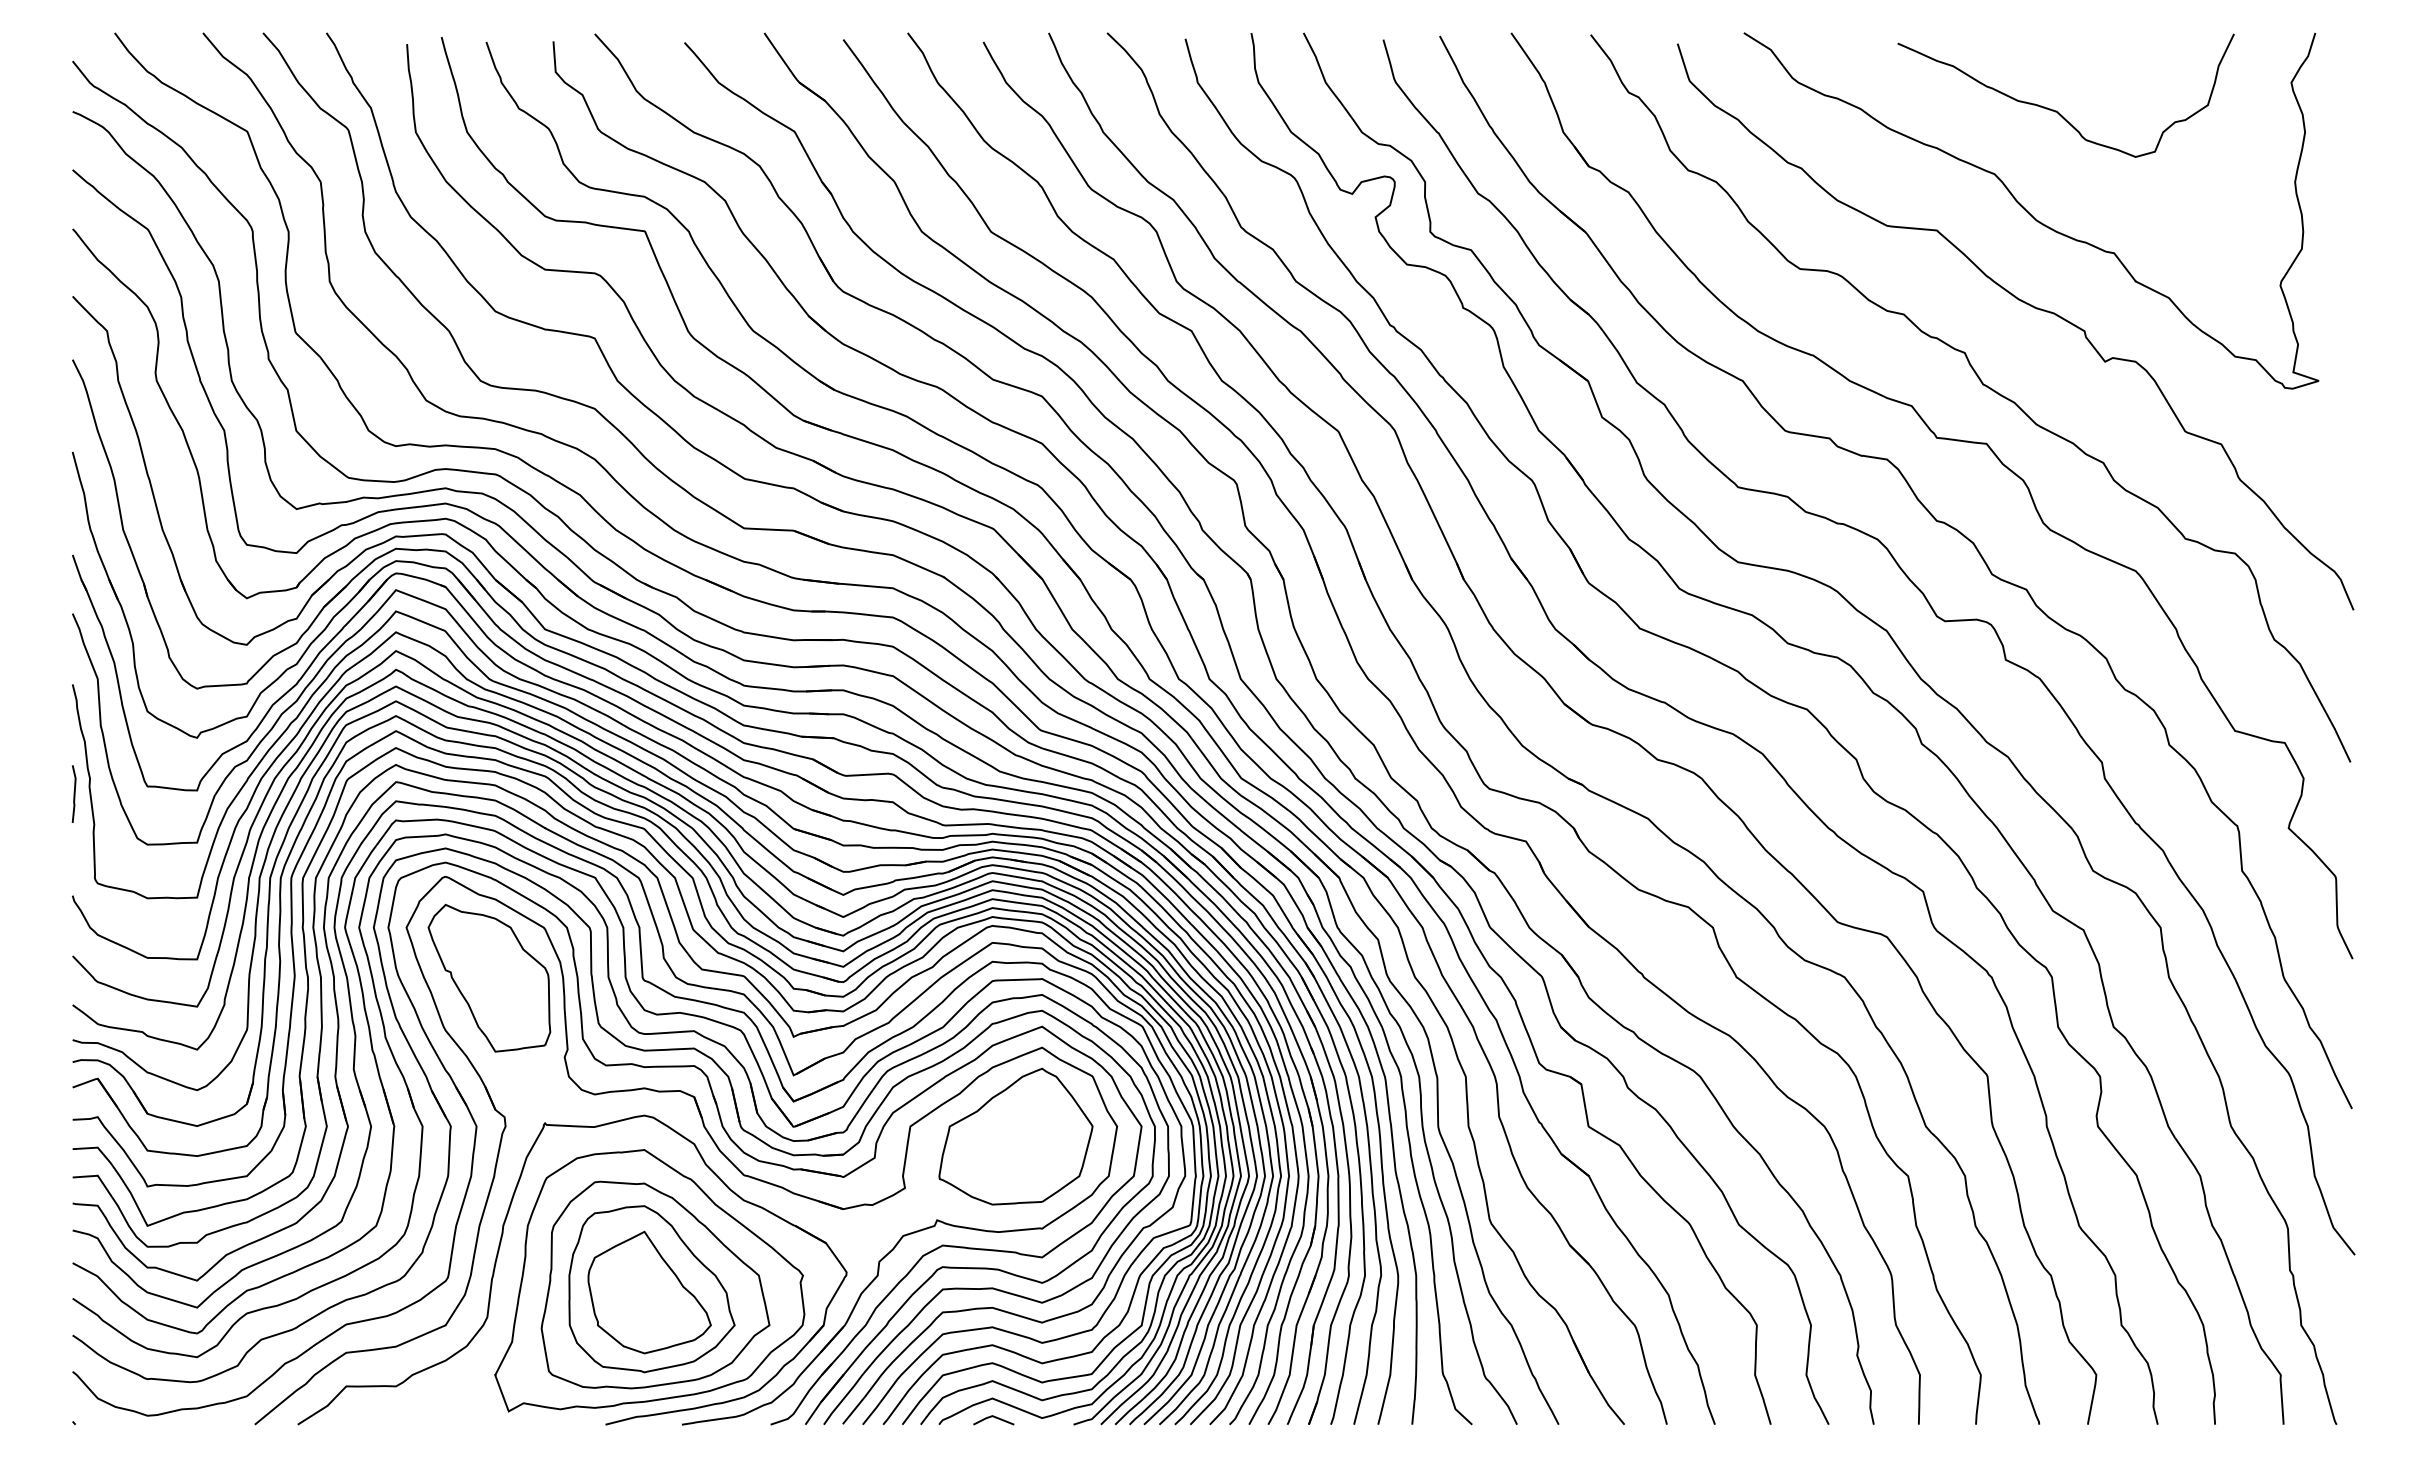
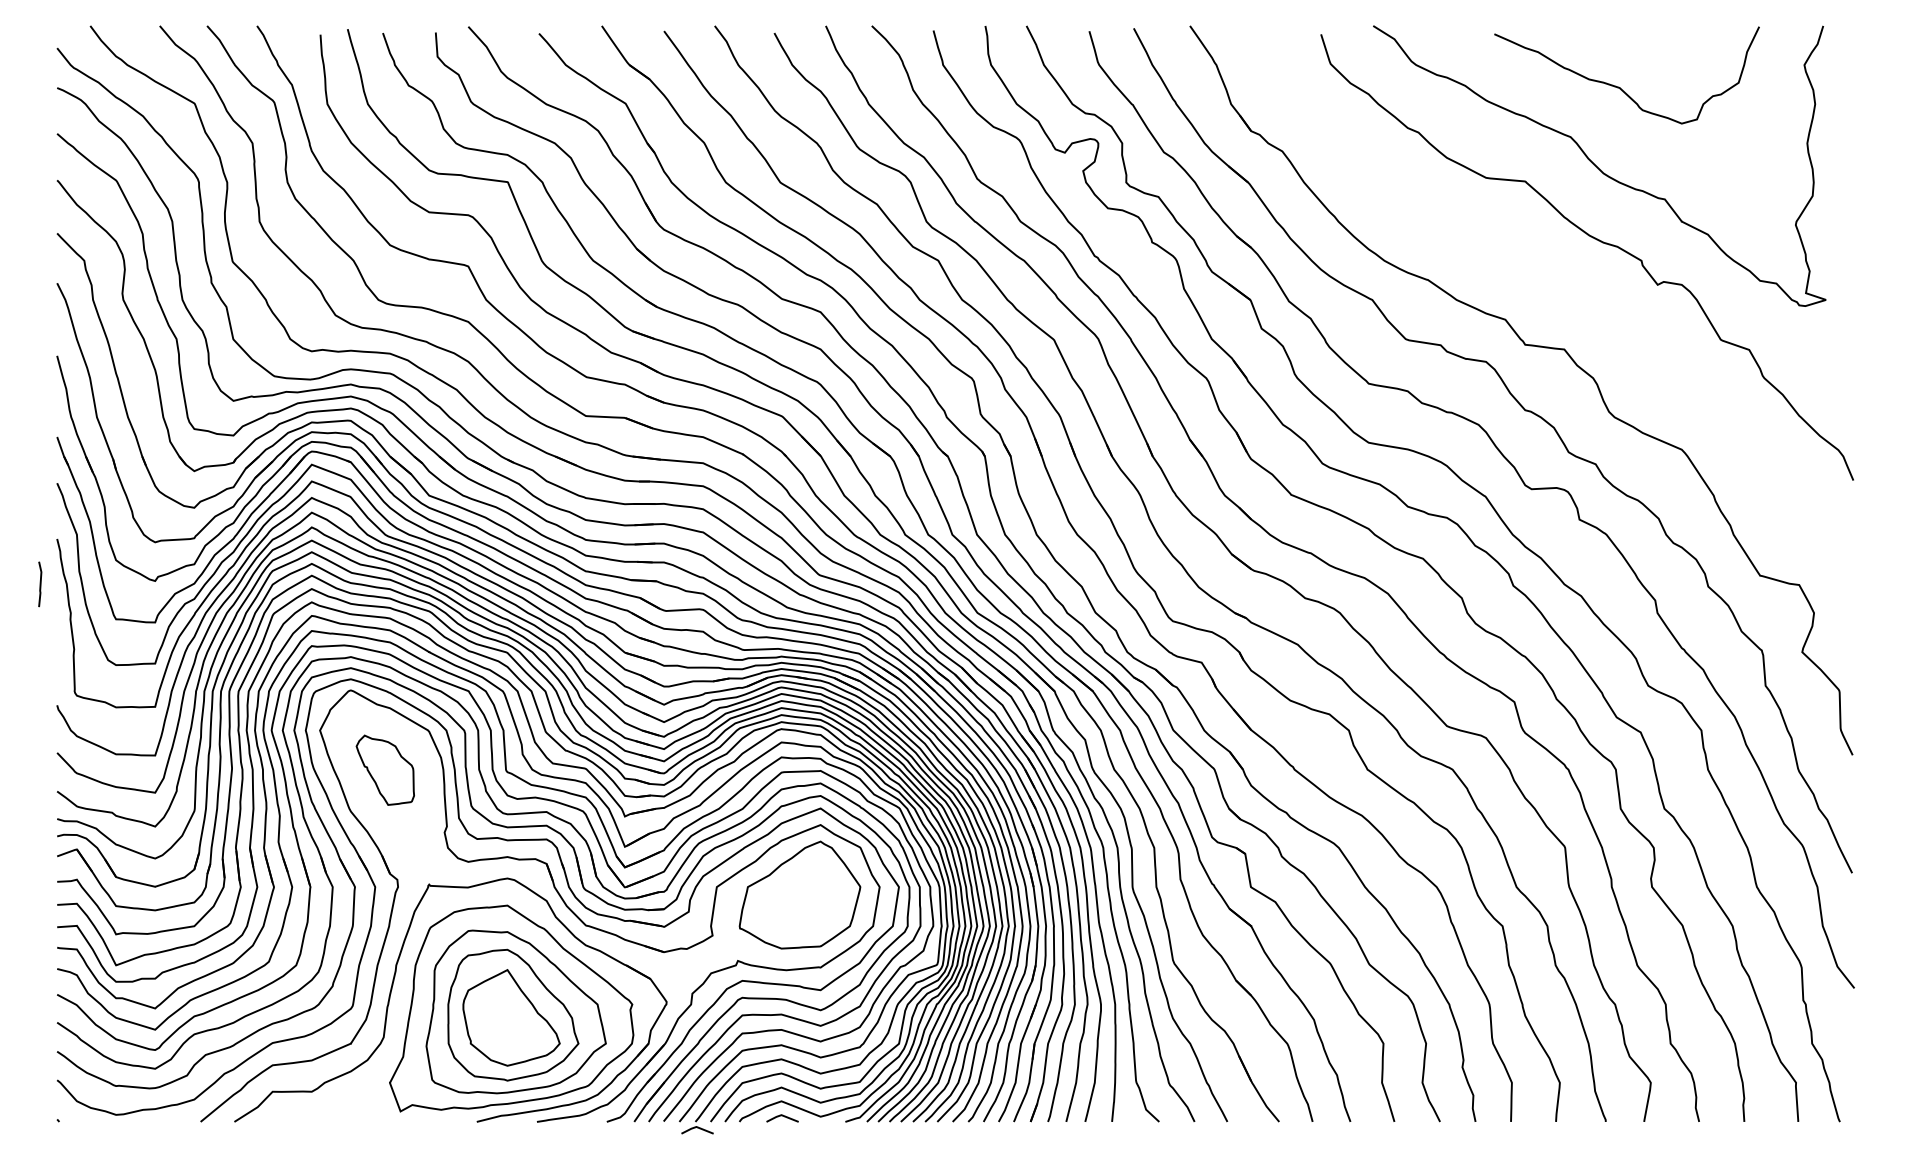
curve: (1982, 385) -> (1561, 303), removed
line: (73, 793) -> (39, 583), moved
part: (489, 977) -> (385, 769), size x0.6
line: (887, 1433) -> (698, 1128), added

